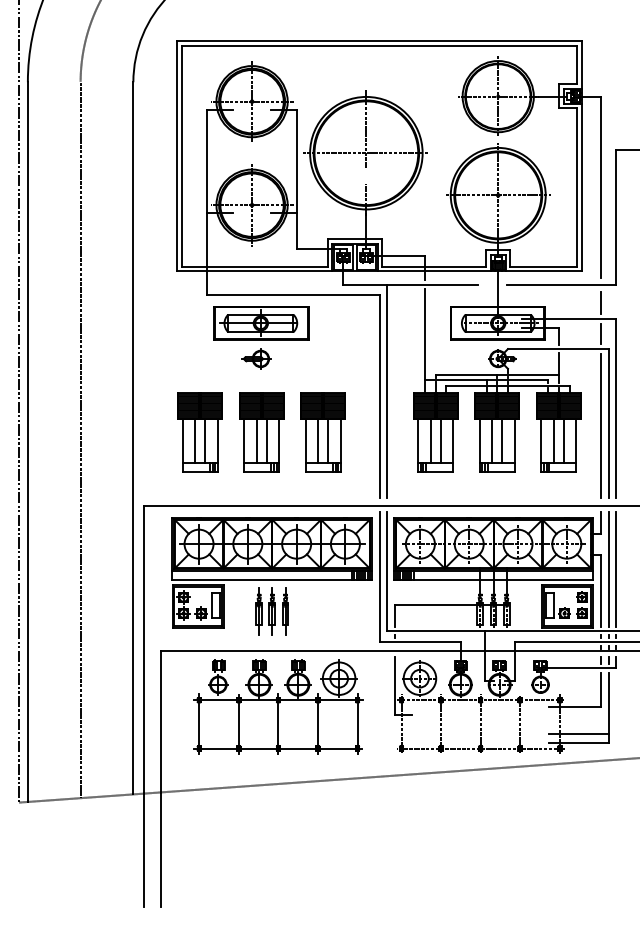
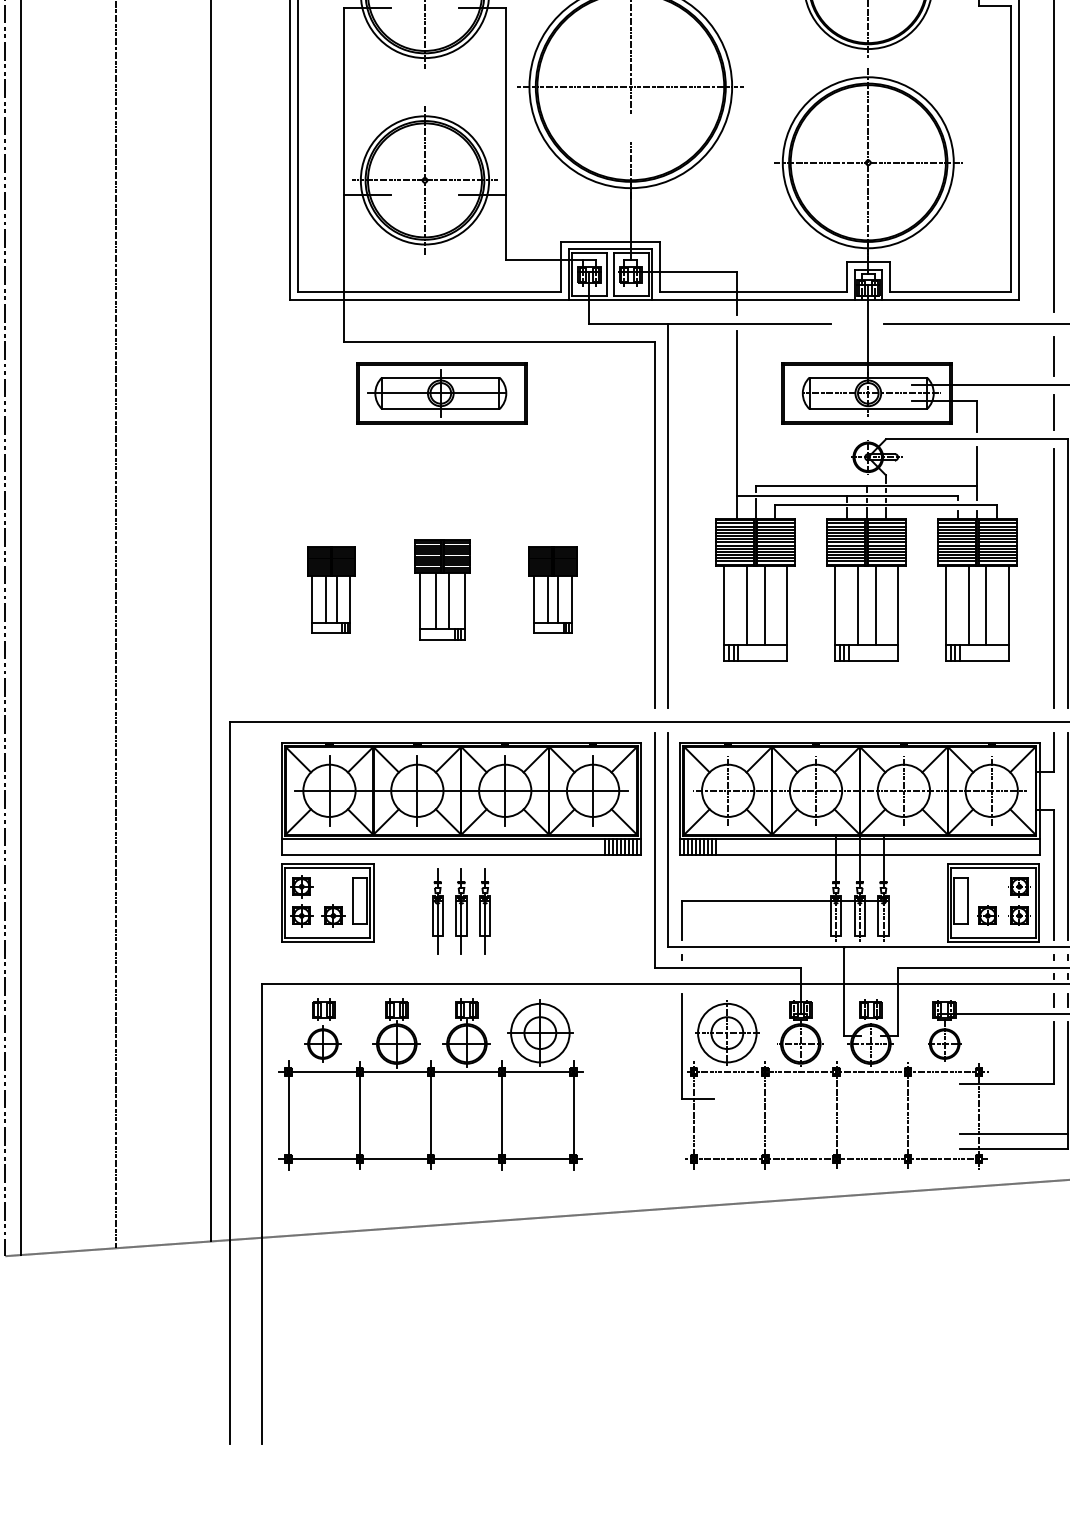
part: (256, 358) -> (432, 456), removed
part: (199, 432) -> (330, 589), size x0.6
part: (261, 432) -> (441, 589), size x0.7
part: (322, 432) -> (551, 589), size x0.6
part: (278, 706) -> (431, 1083), moved

